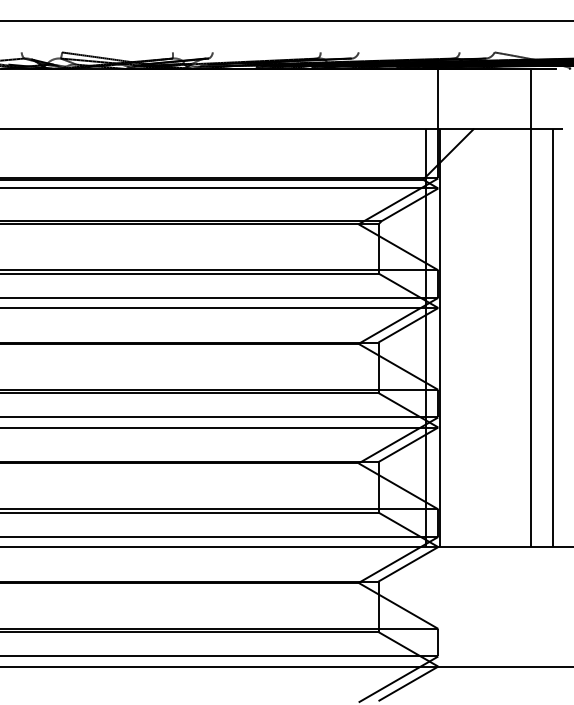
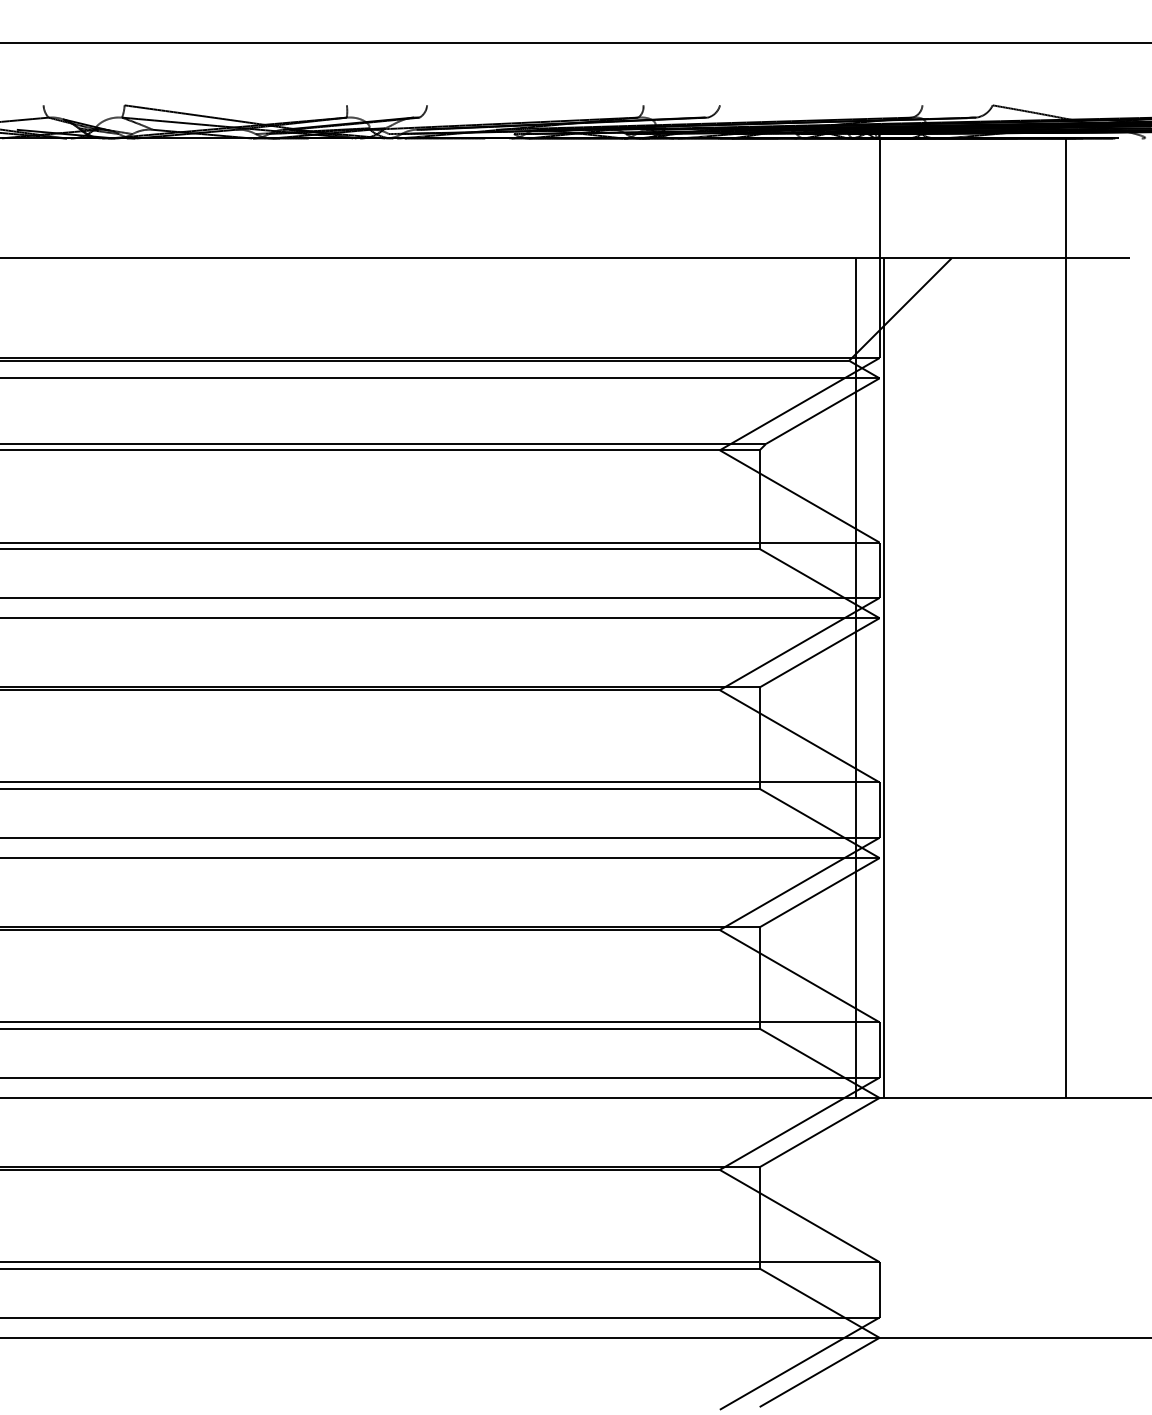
line: (552, 337) -> (1108, 677), removed

